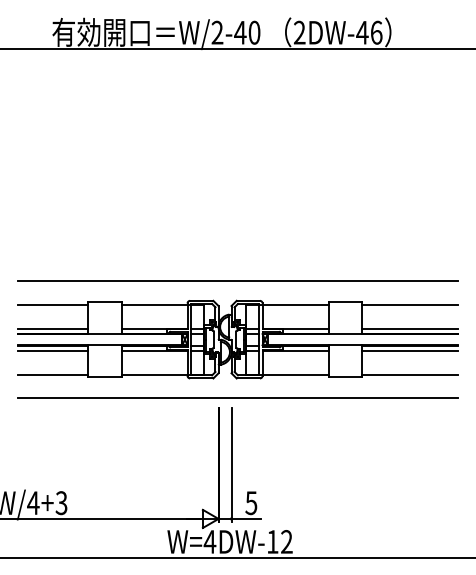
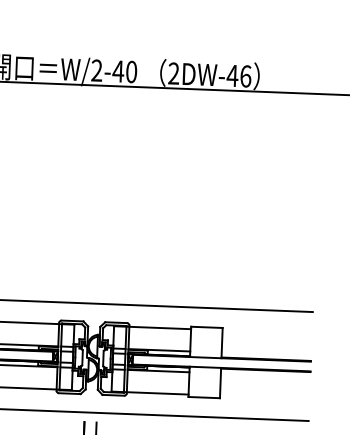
line: (409, 304) -> (266, 331), removed
line: (409, 328) -> (266, 354), removed
line: (409, 350) -> (265, 374), removed
line: (409, 374) -> (264, 397), removed

